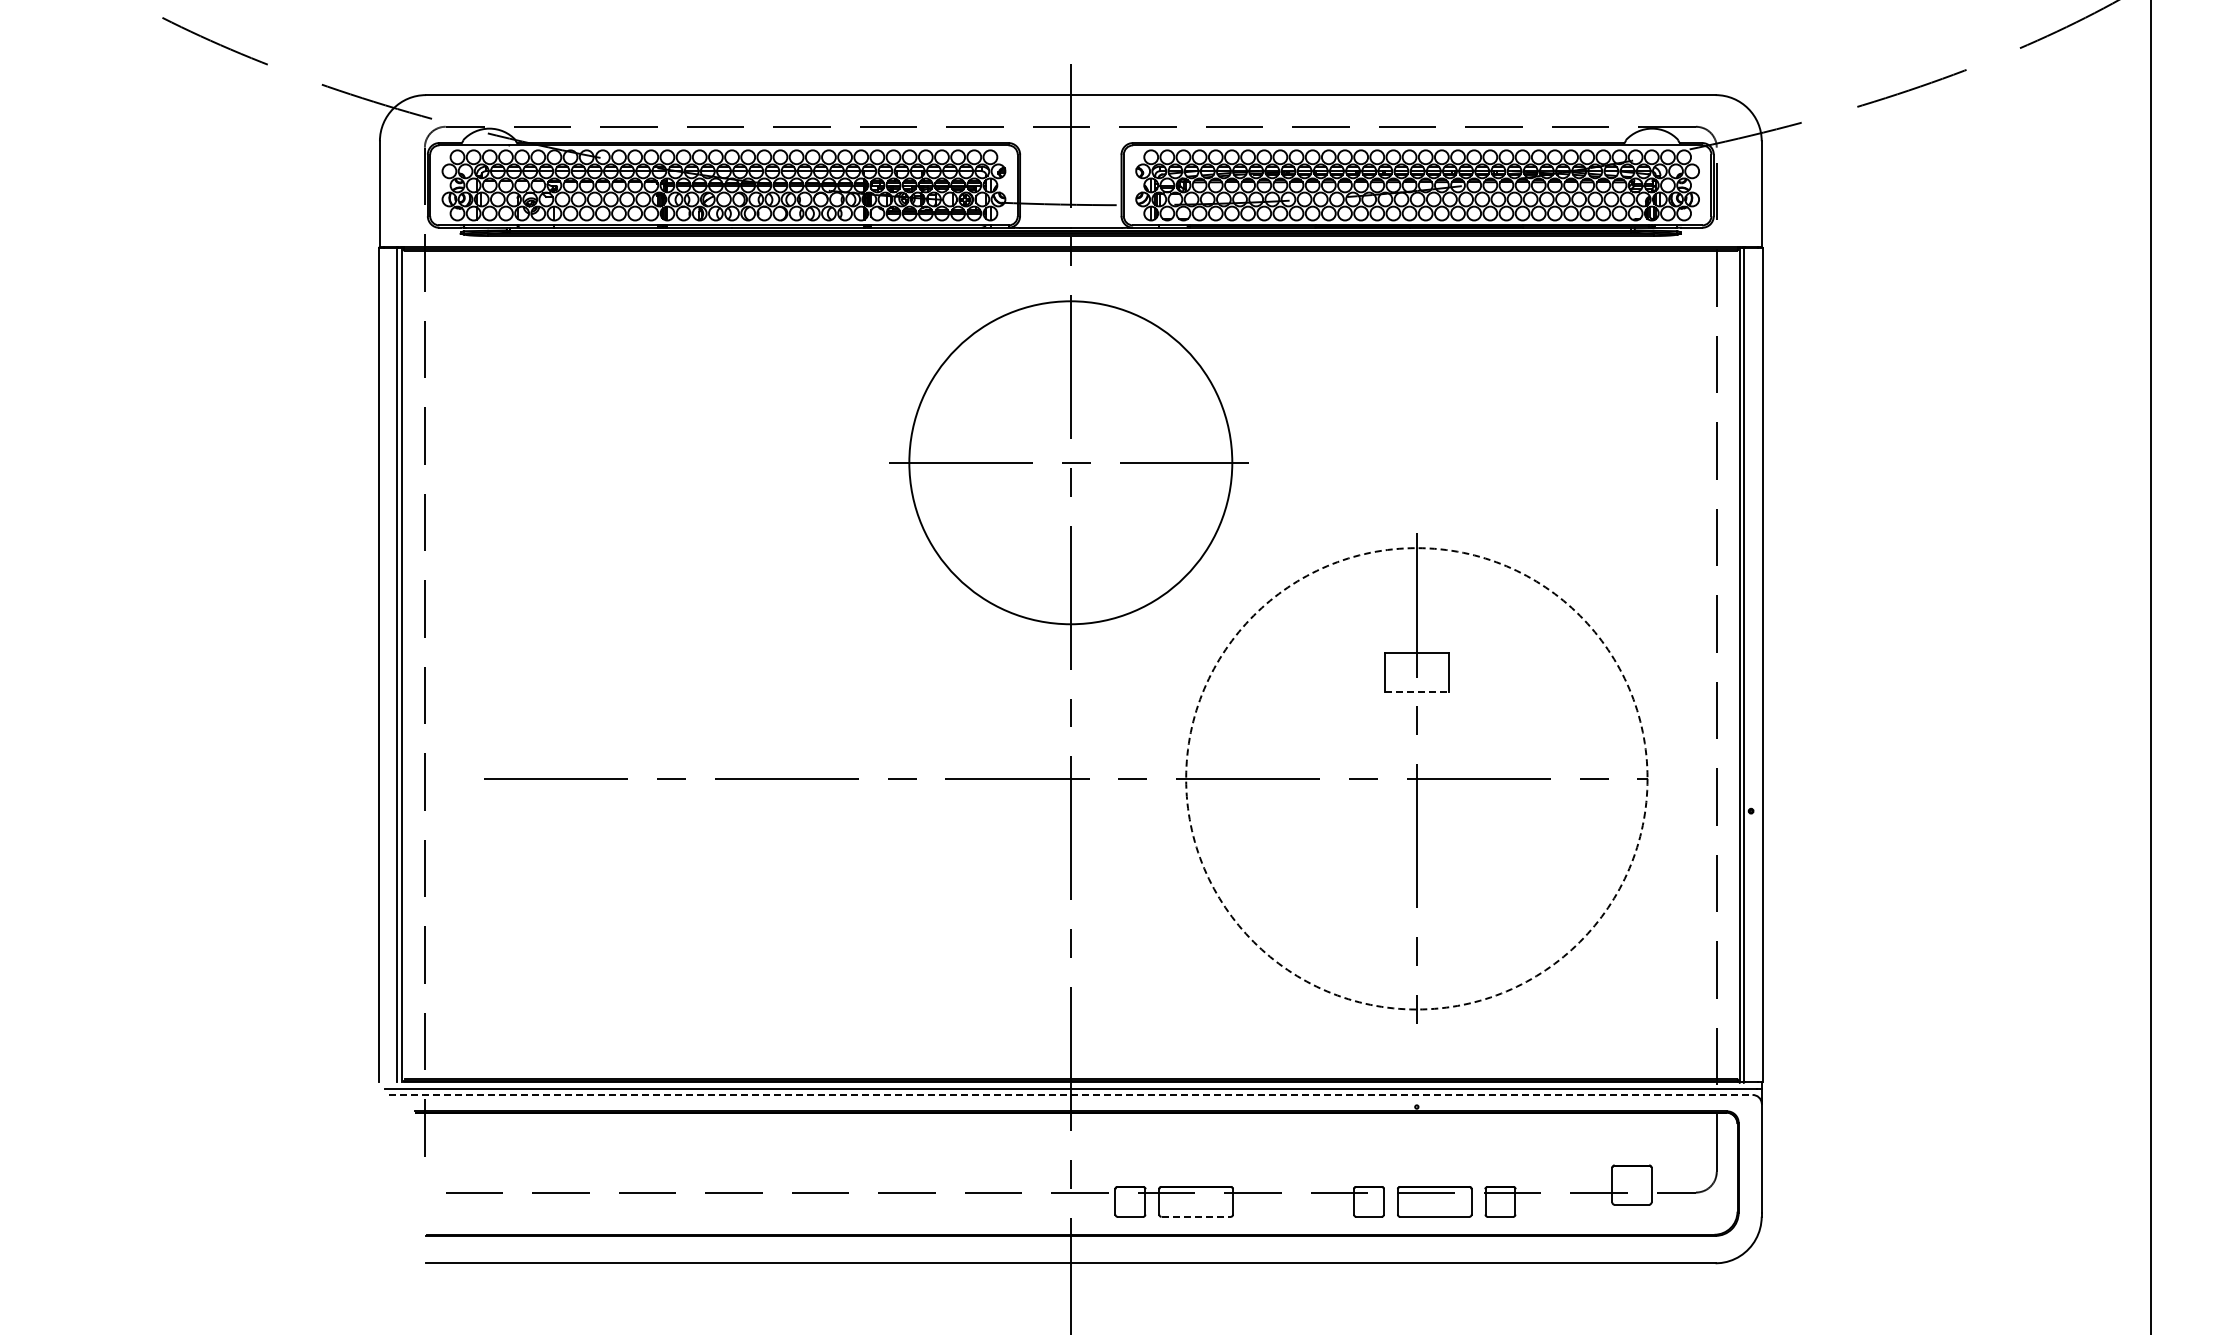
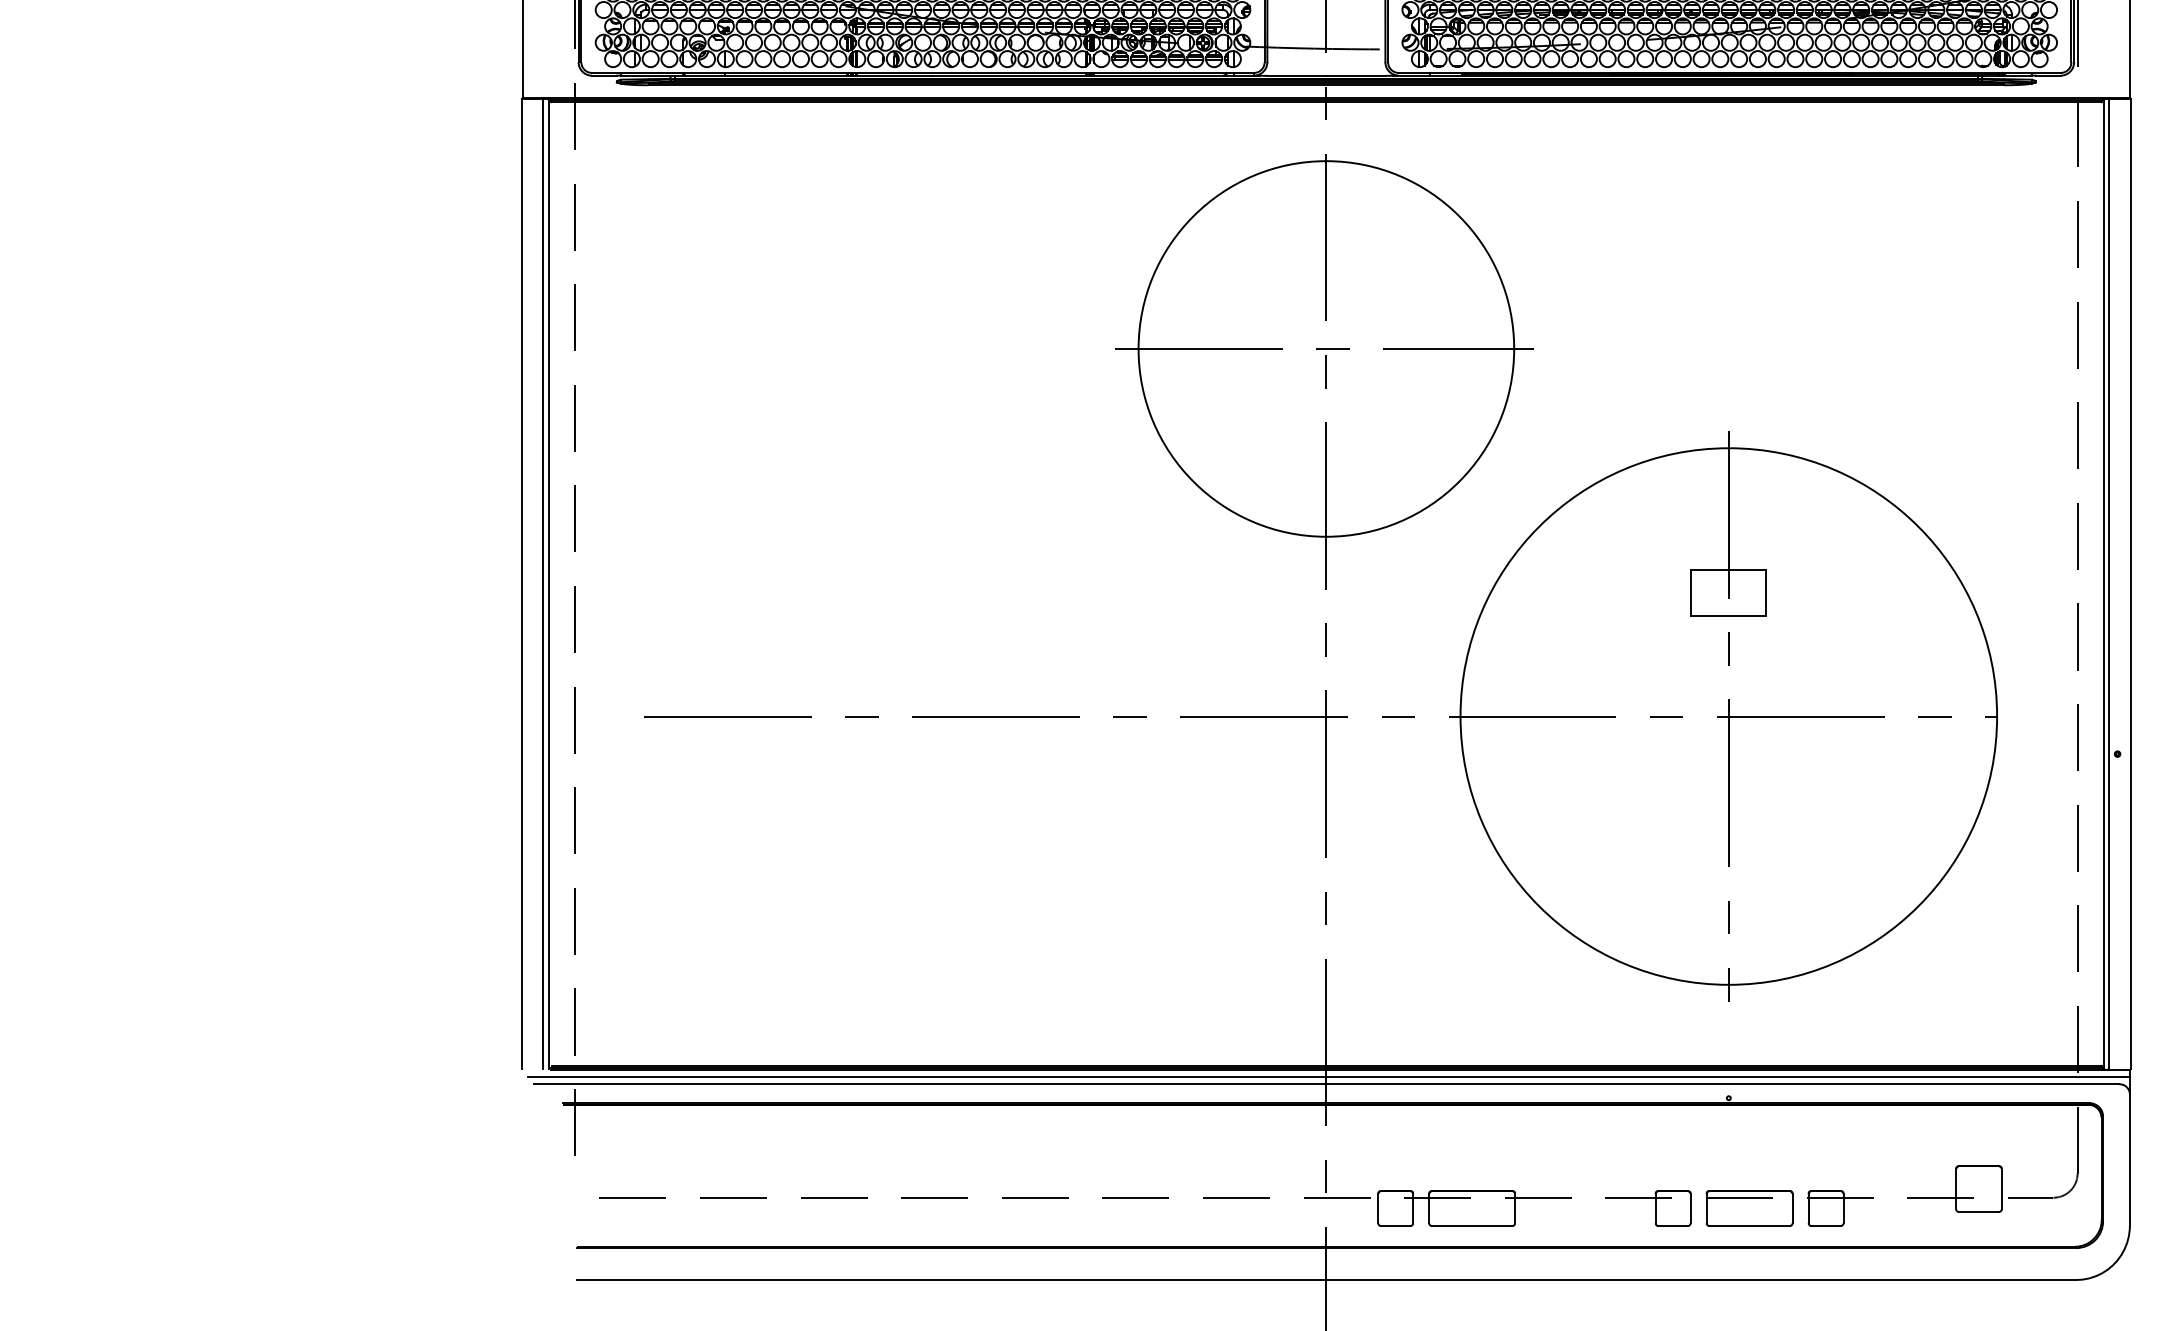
line: (1417, 692) -> (1729, 616), dashed -> solid
circle: (1416, 778) -> (1728, 716), dashed -> solid
line: (1070, 1095) -> (1326, 1084), dashed -> solid
line: (1196, 1216) -> (1472, 1225), dashed -> solid

